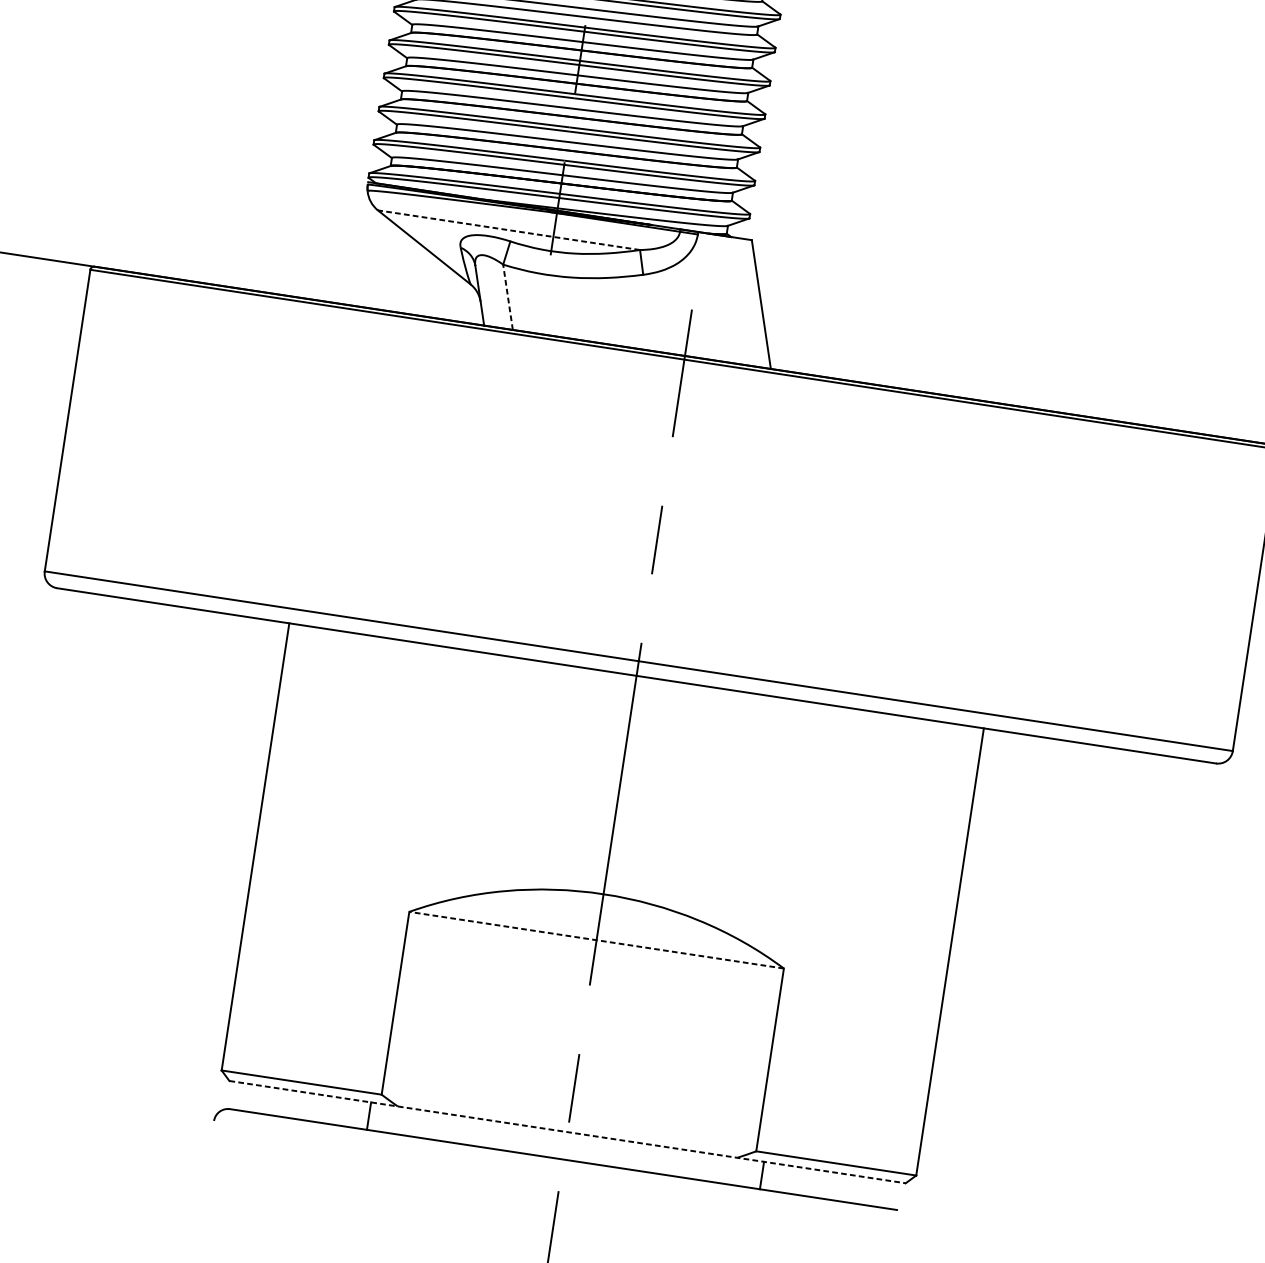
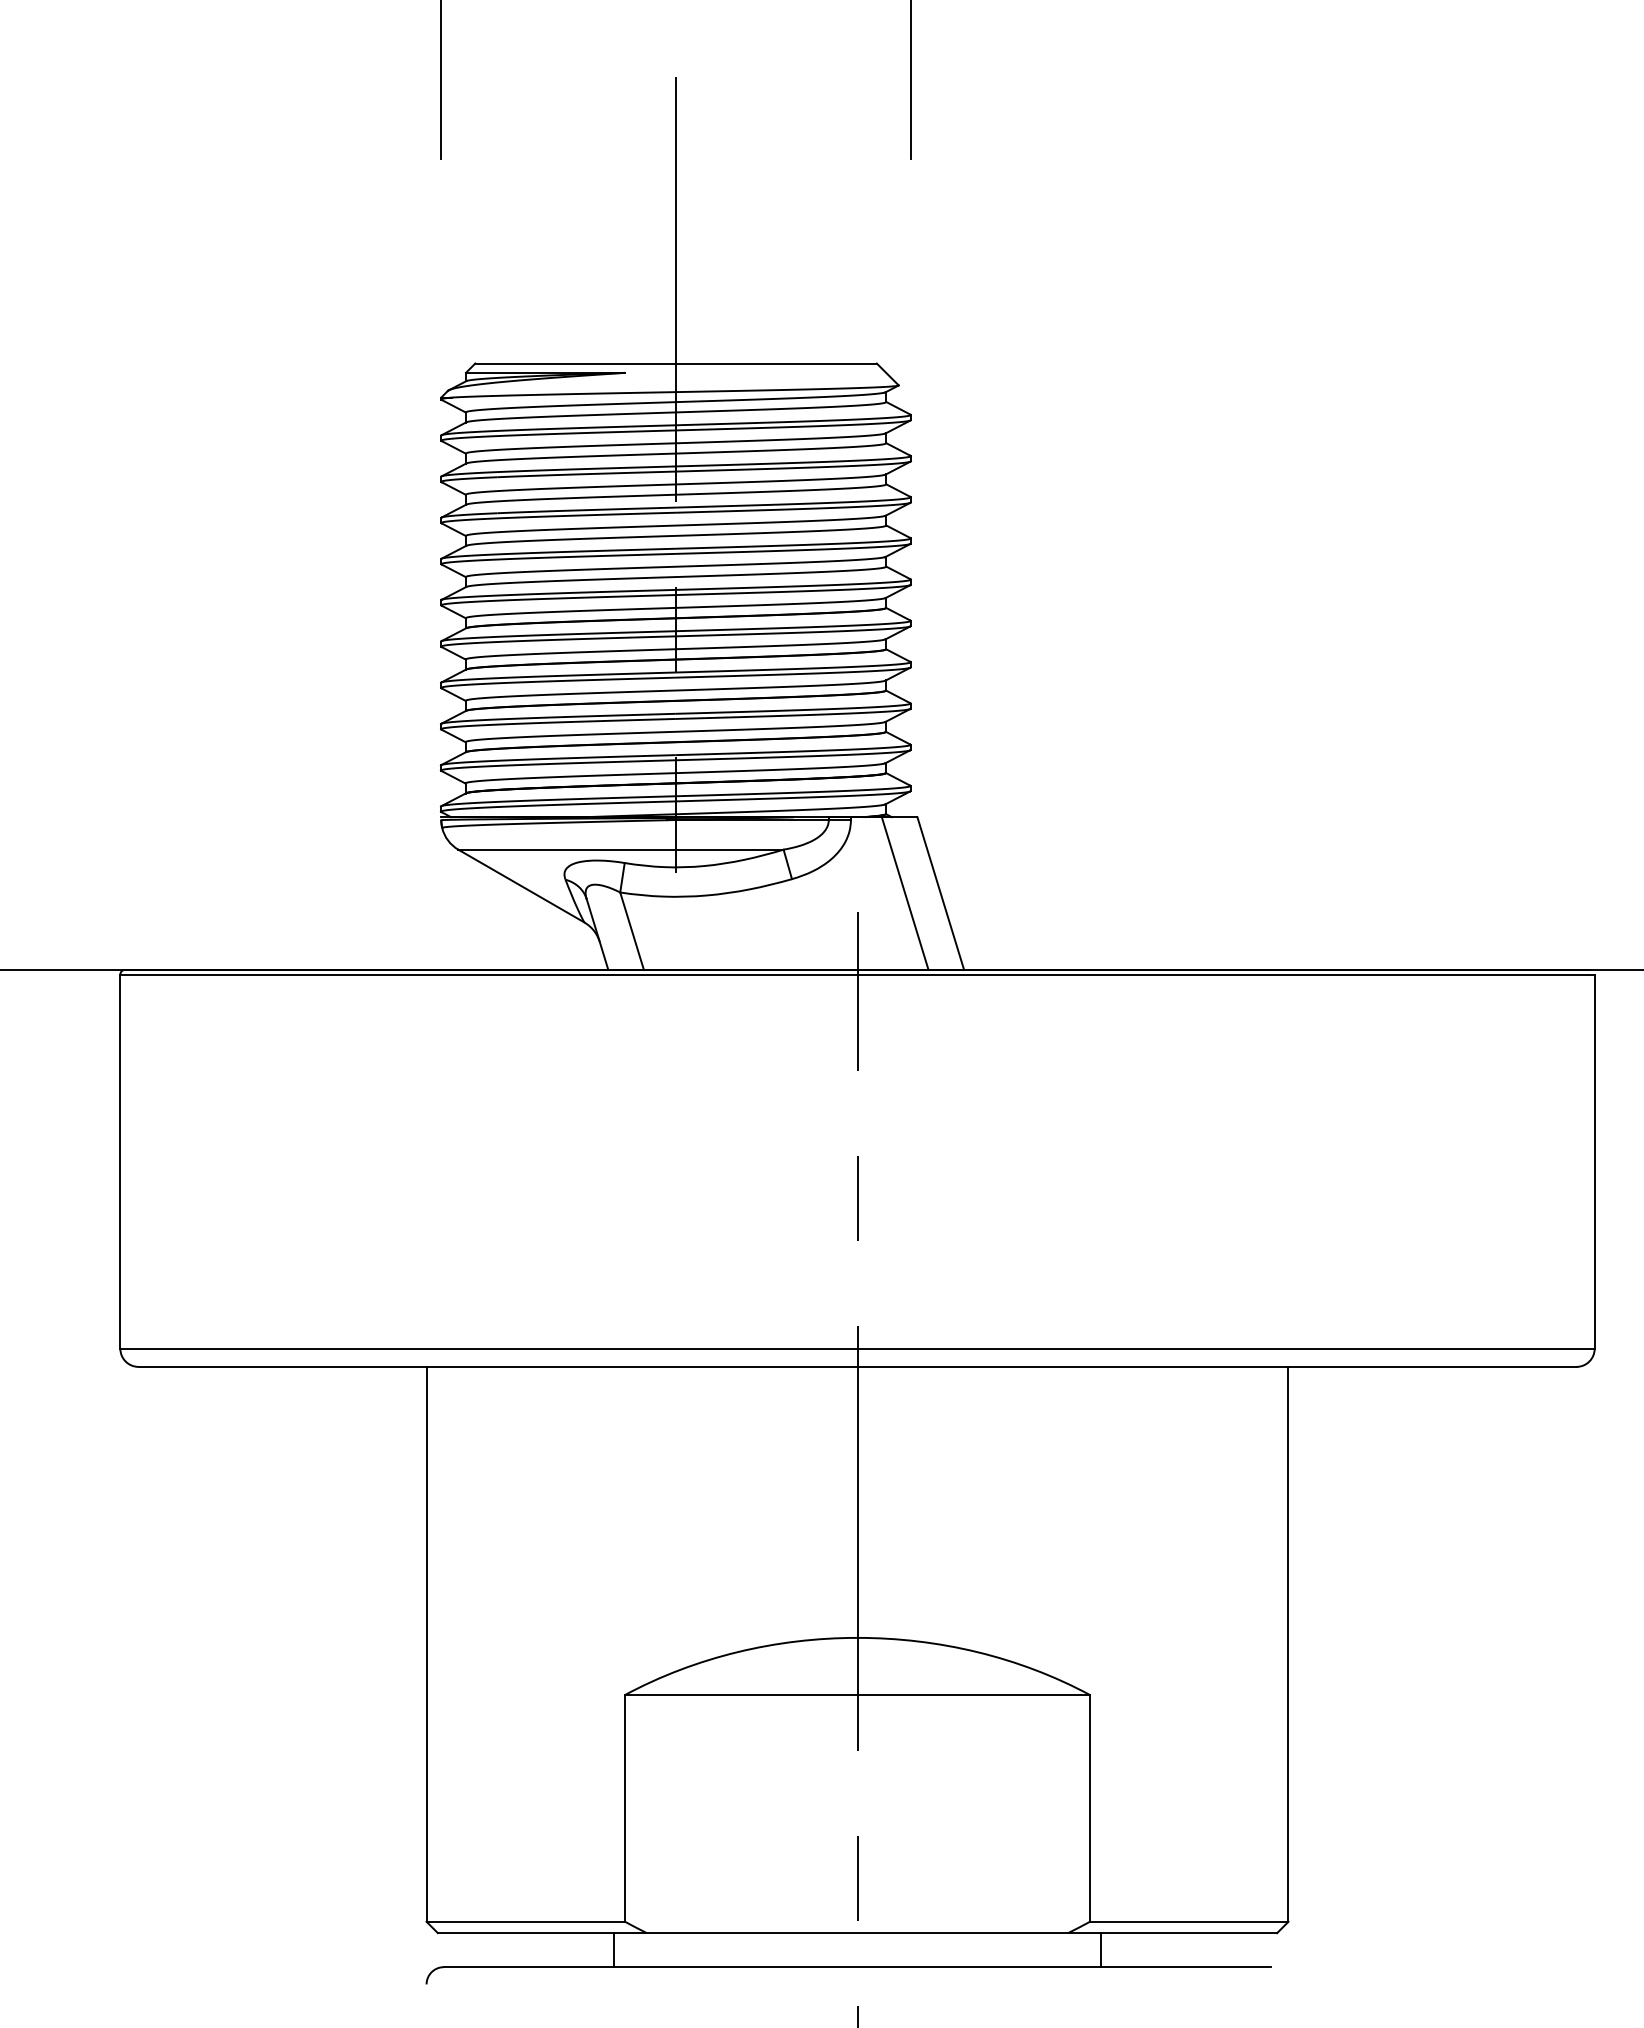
line: (508, 230) -> (620, 849), dashed -> solid
line: (508, 297) -> (632, 931), dashed -> solid
line: (732, 300) -> (904, 893), added
line: (596, 939) -> (857, 1694), dashed -> solid
line: (567, 1132) -> (857, 1933), dashed -> solid

